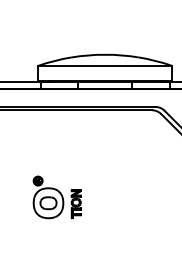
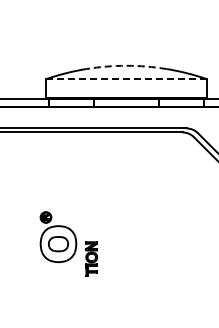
arc: (105, 54) -> (126, 65), solid -> dashed
line: (105, 66) -> (127, 79), solid -> dashed
part: (76, 203) -> (91, 258), moved

